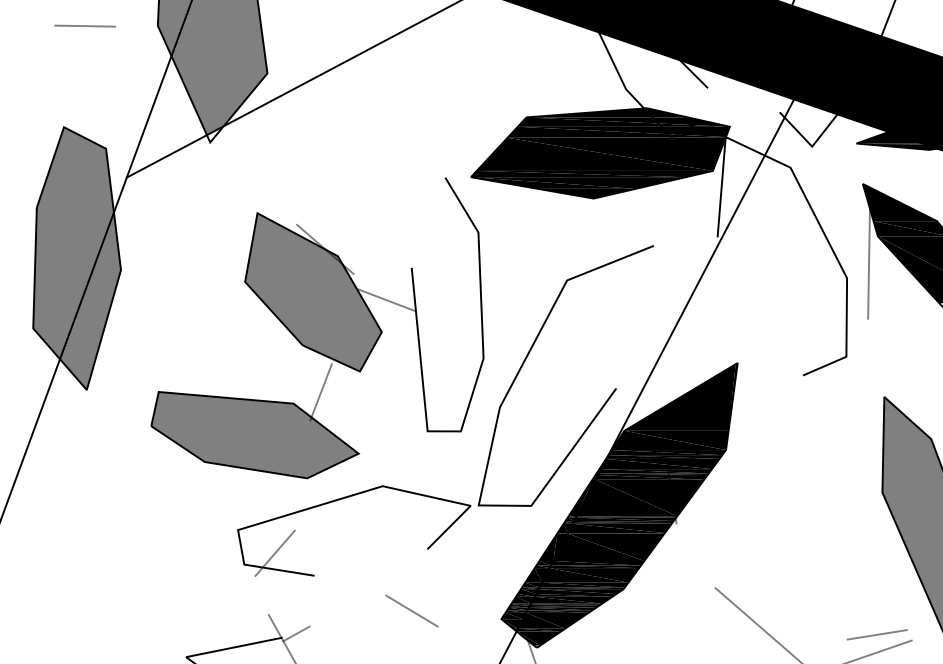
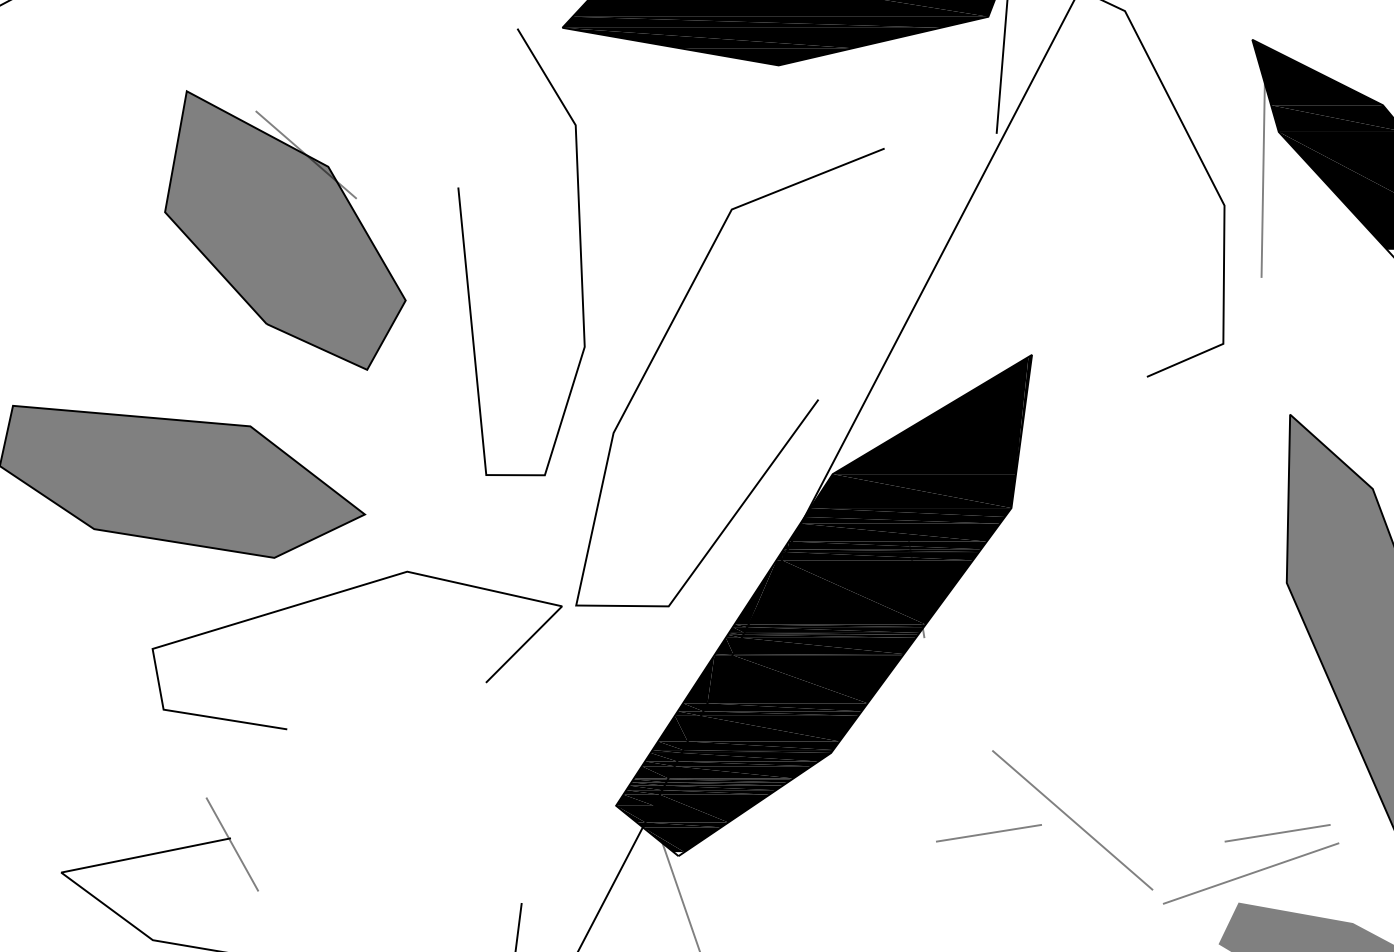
line: (386, 299) -> (413, 243), removed
line: (320, 392) -> (297, 406), removed
line: (274, 552) -> (216, 688), removed
line: (411, 610) -> (457, 790), removed
line: (296, 633) -> (255, 830), removed
line: (712, 634) -> (987, 832), added

